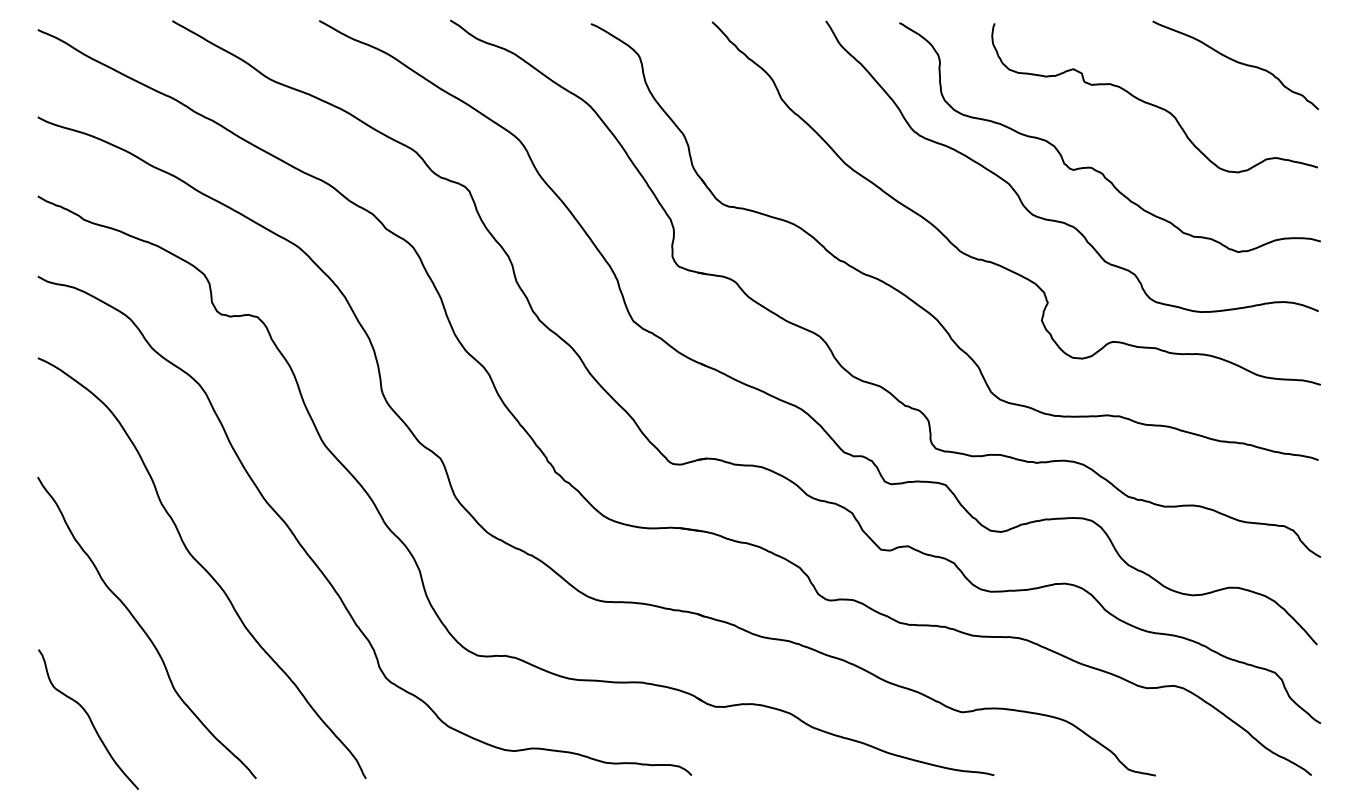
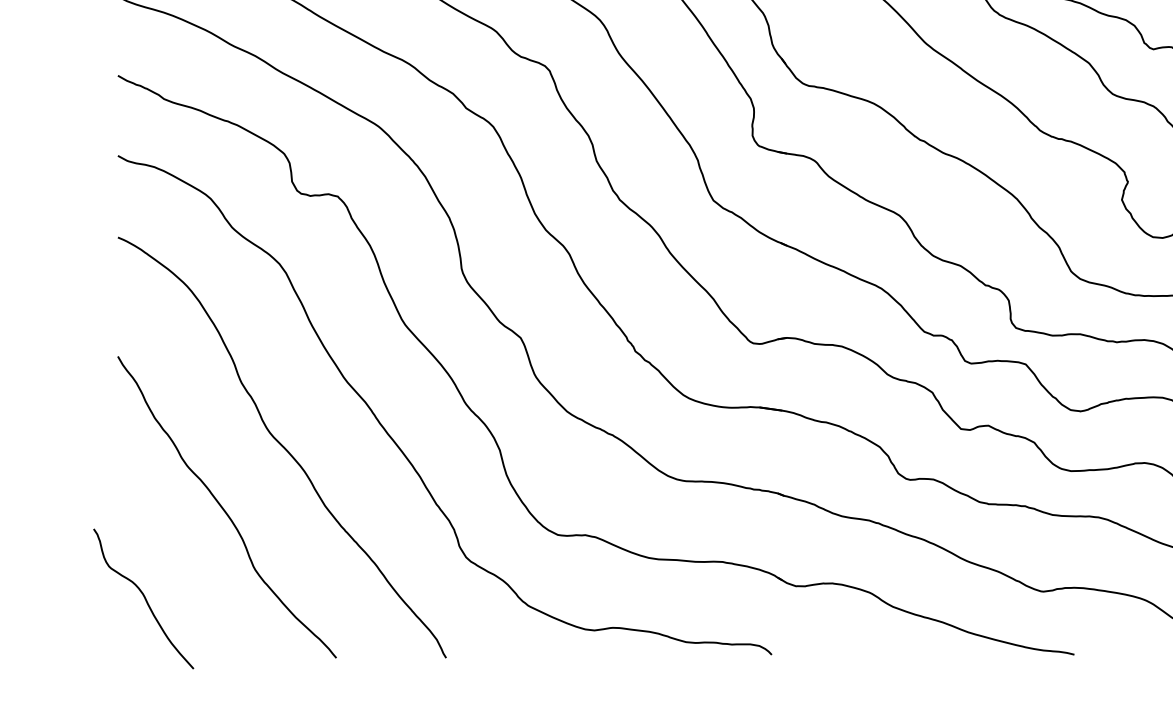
curve: (88, 718) -> (143, 597), moved

